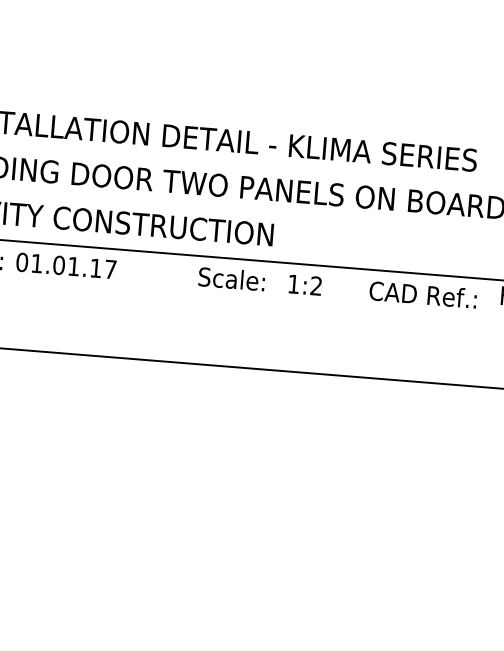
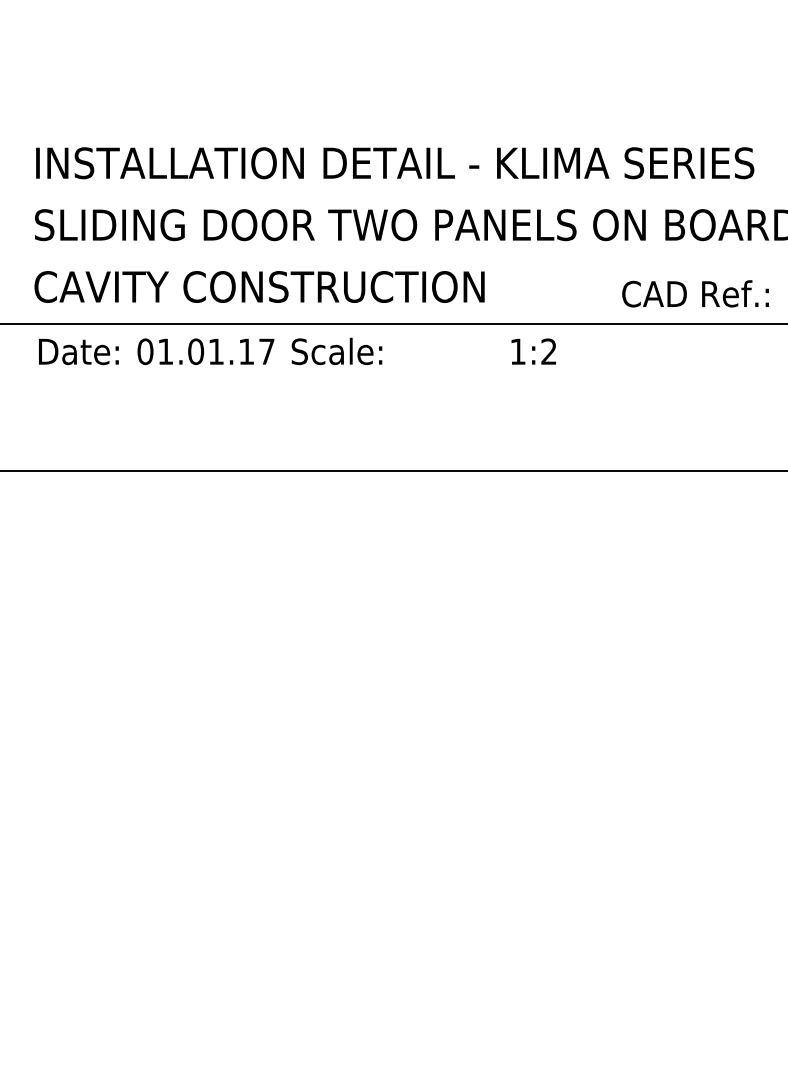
text: (231, 279) -> (336, 351), moved
text: (423, 294) -> (695, 293), moved

